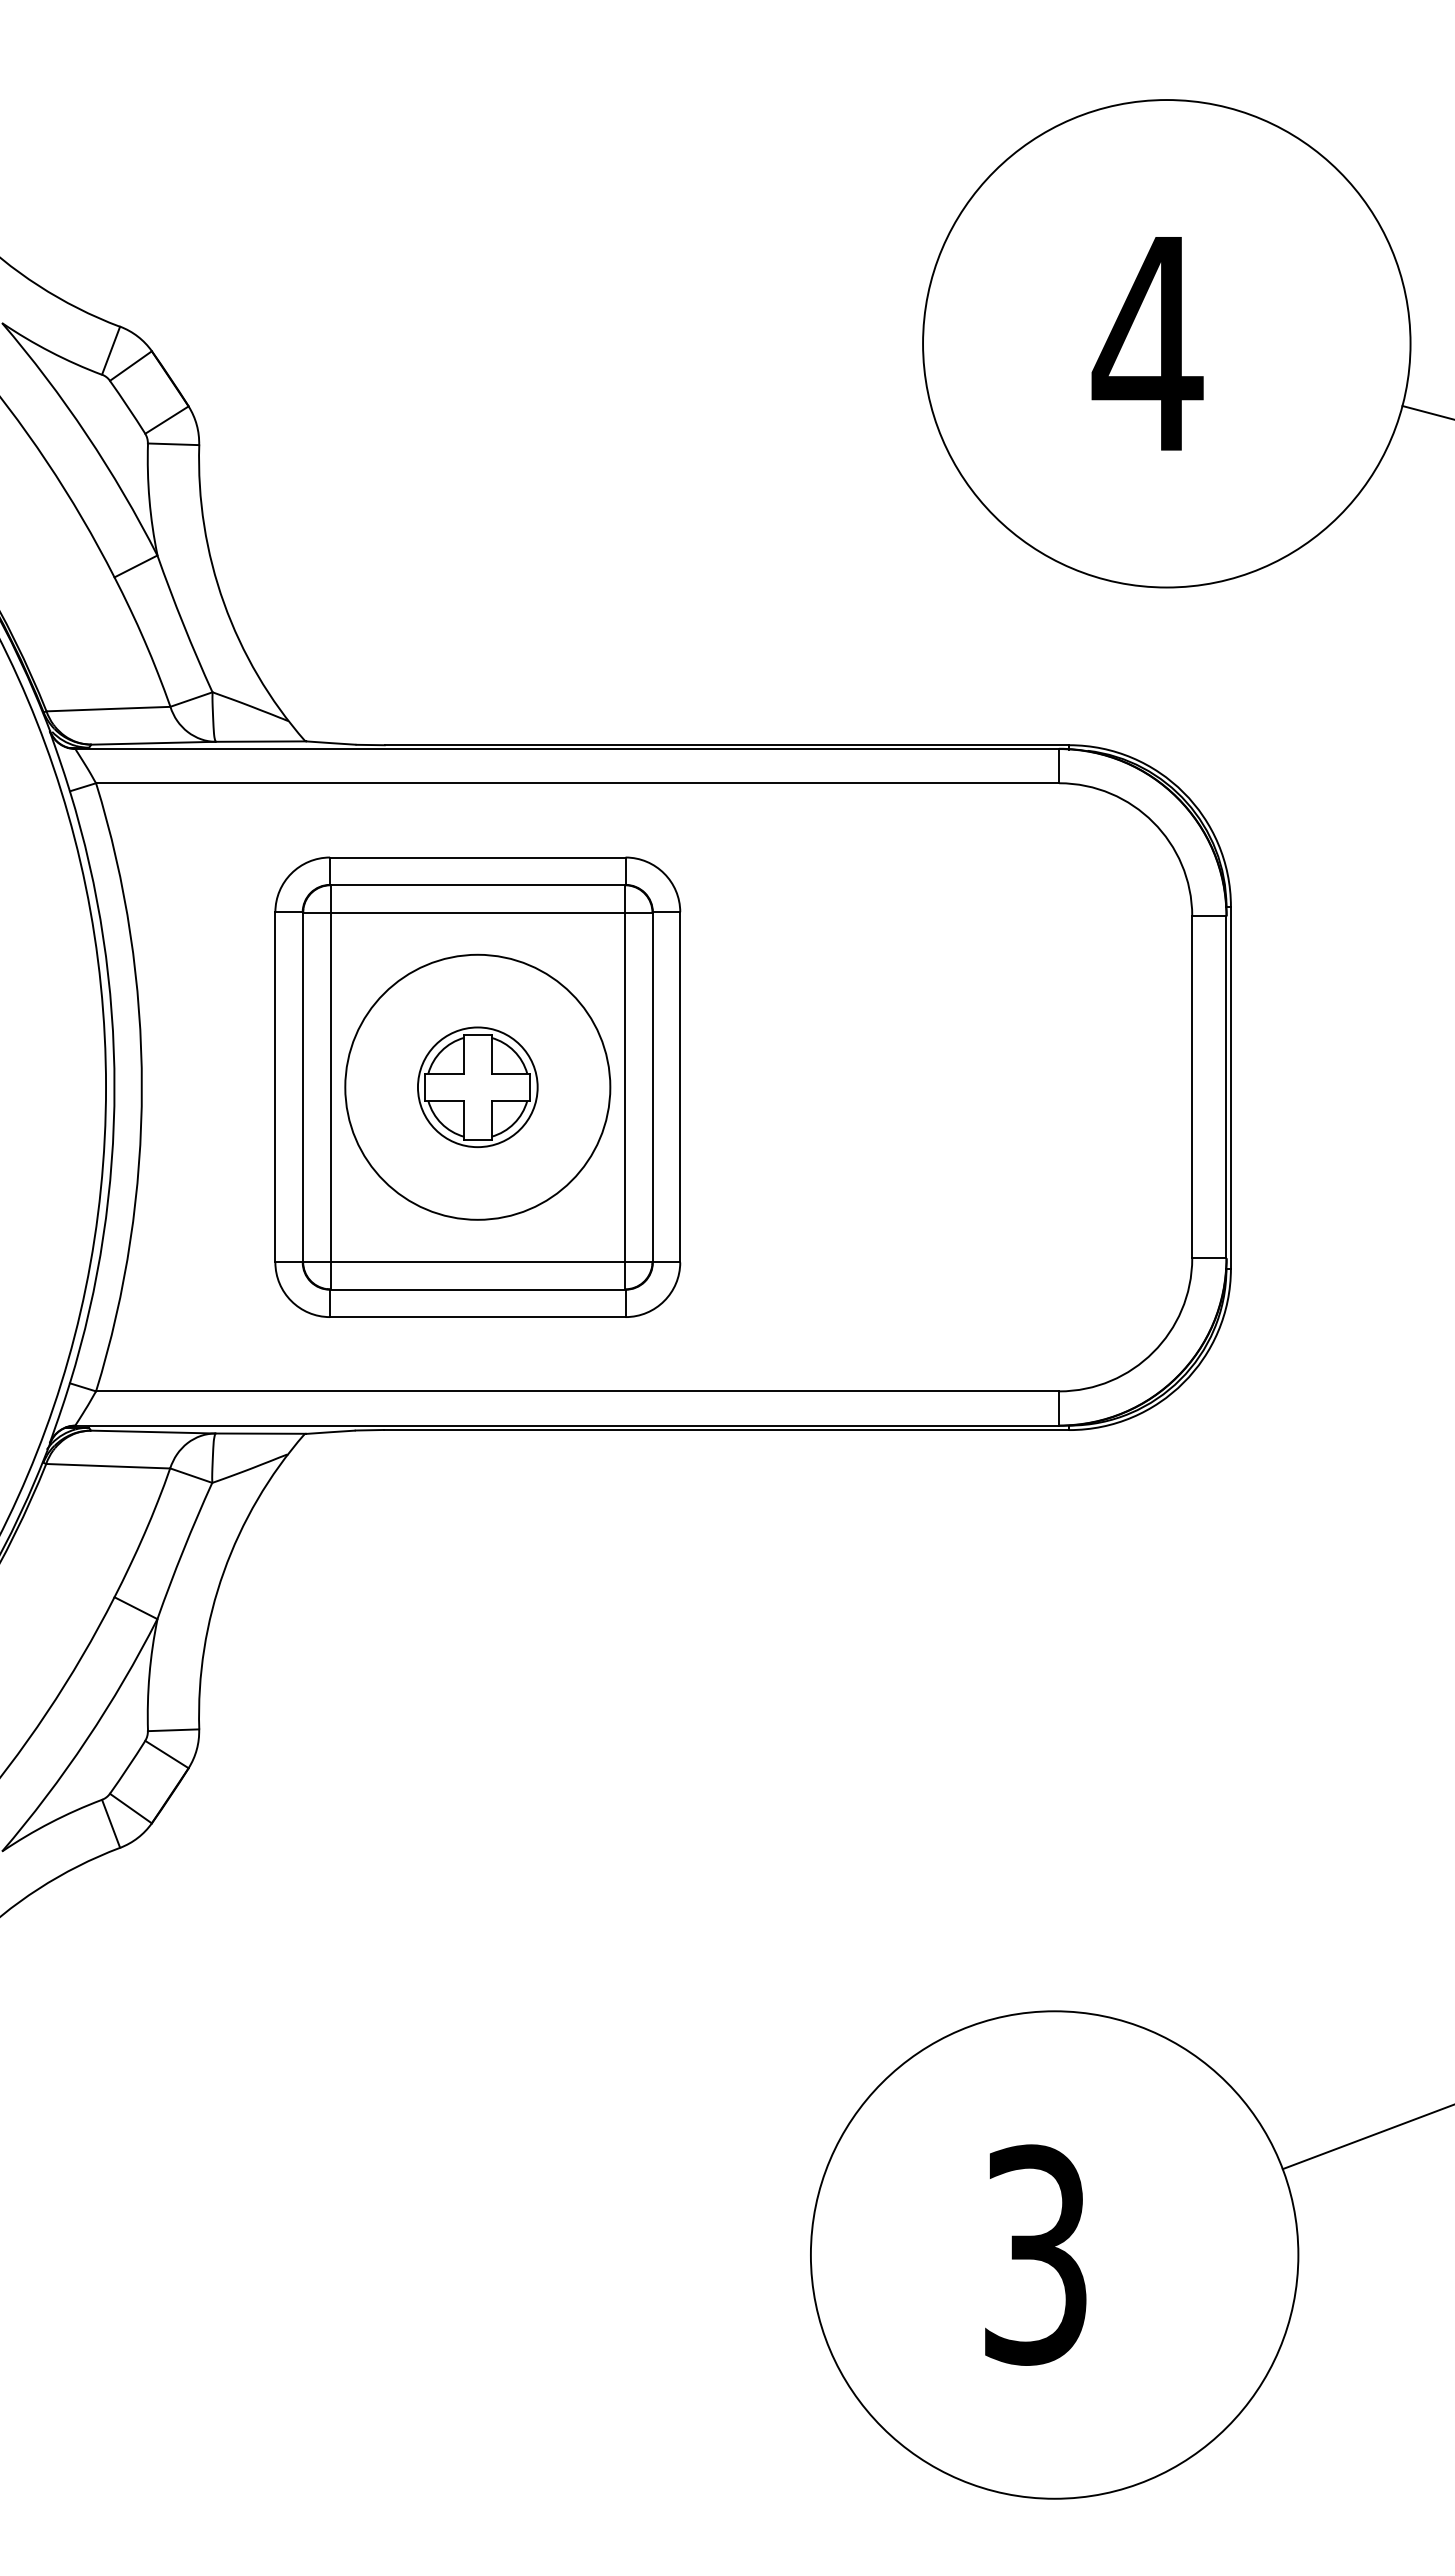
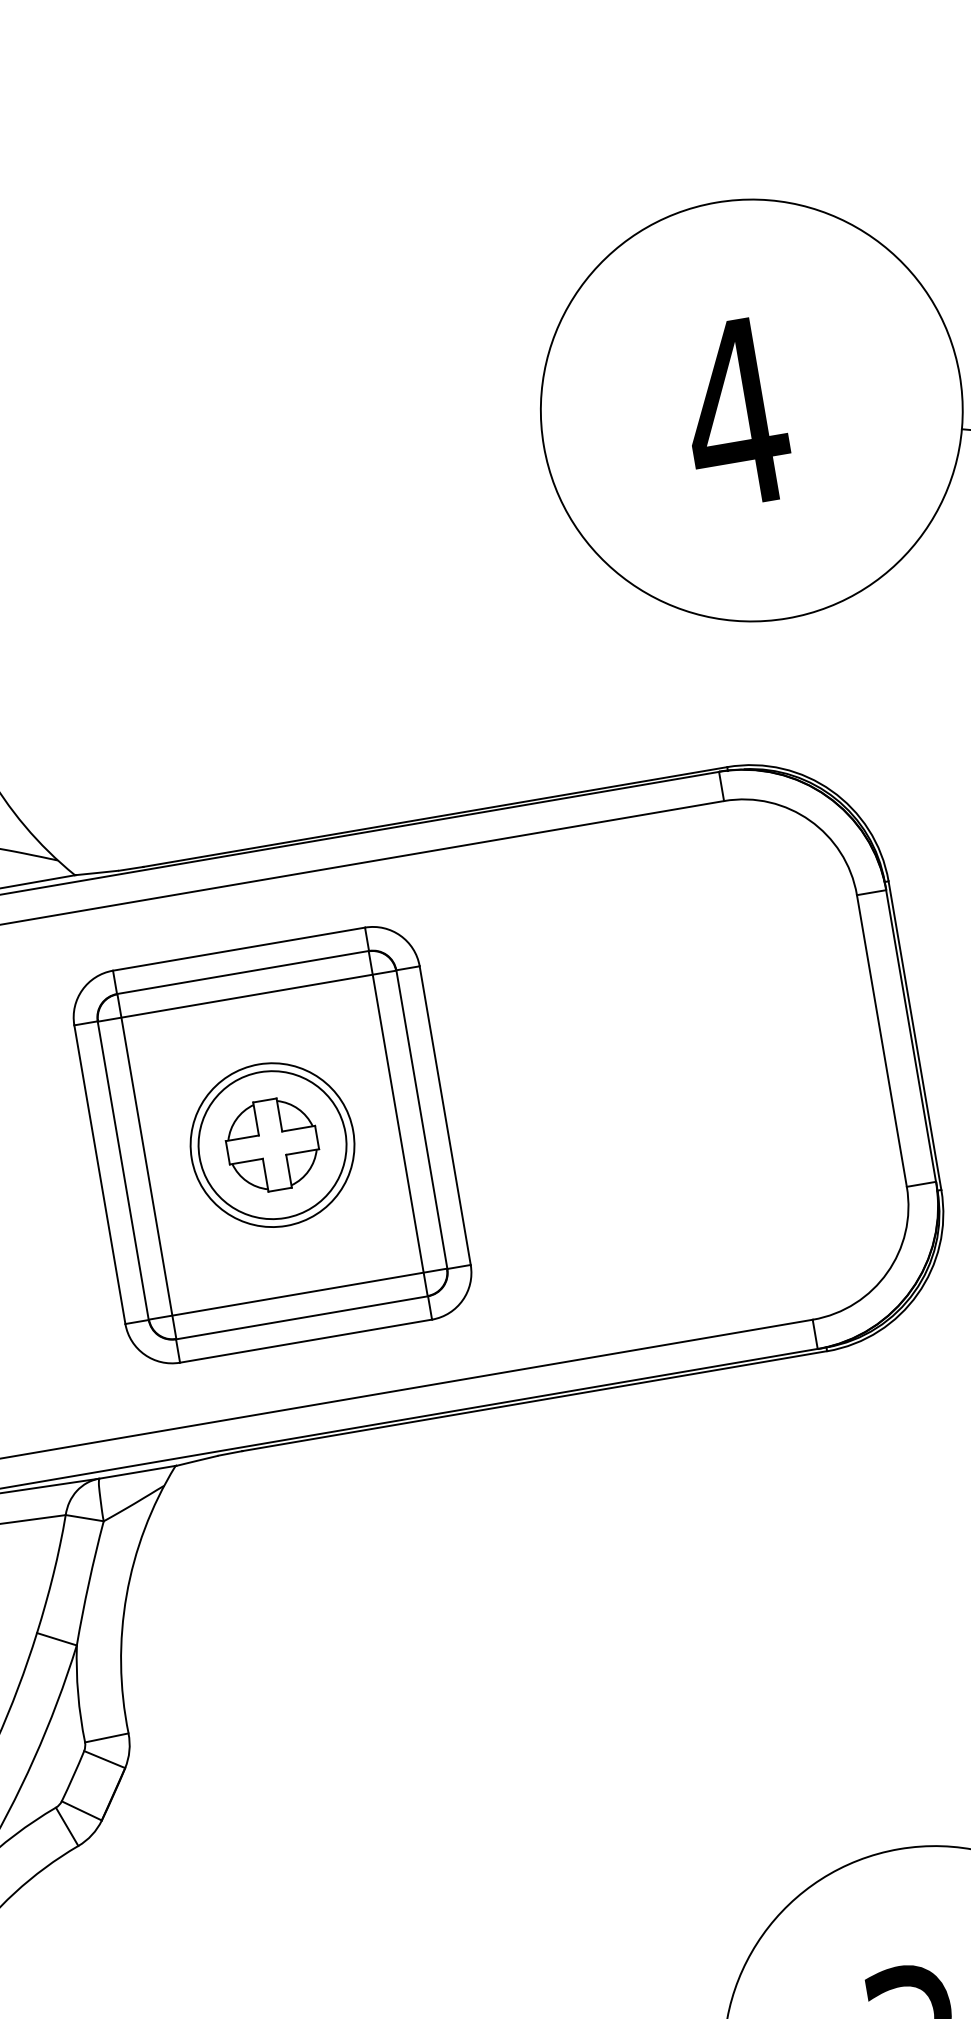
circle: (477, 1086) -> (272, 1144), size x0.71
circle: (477, 1086) -> (272, 1144), size x1.43

